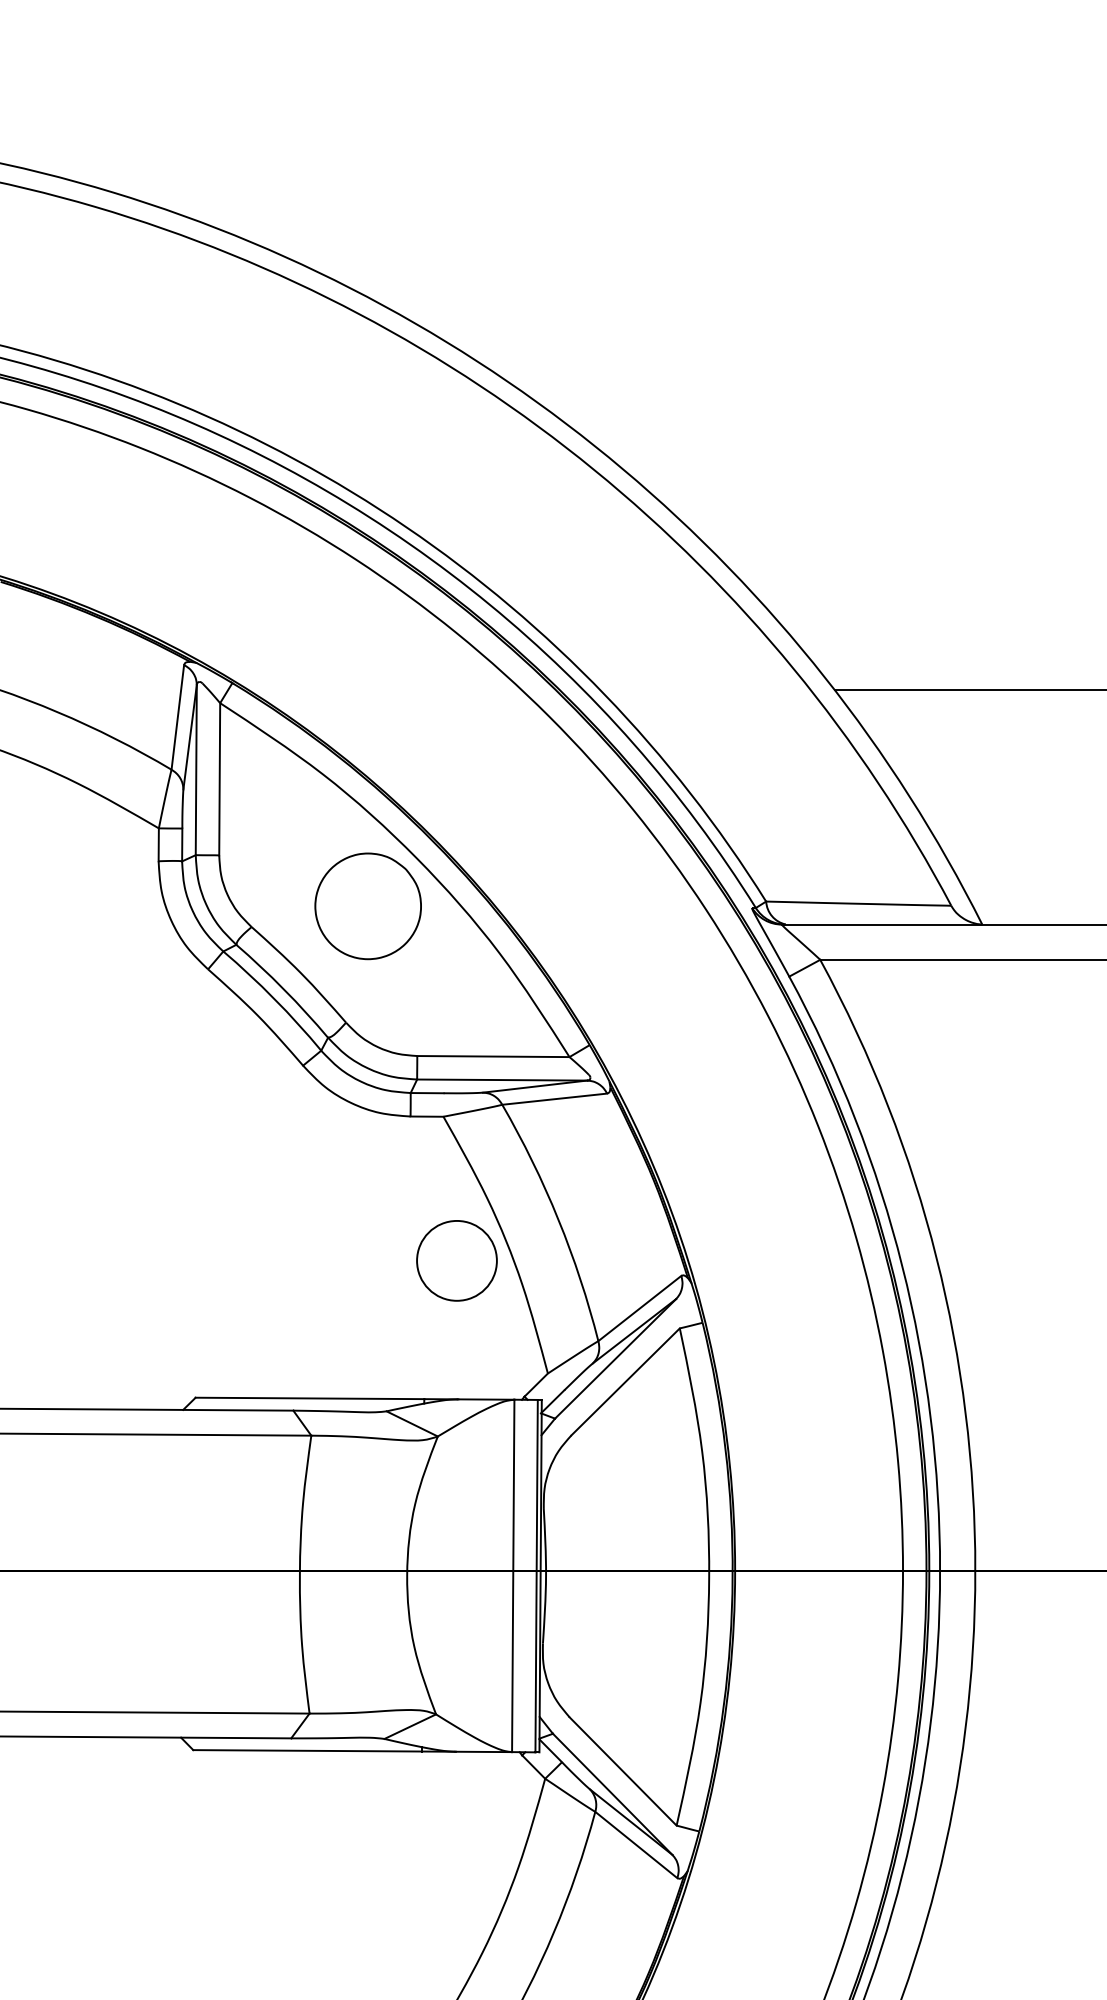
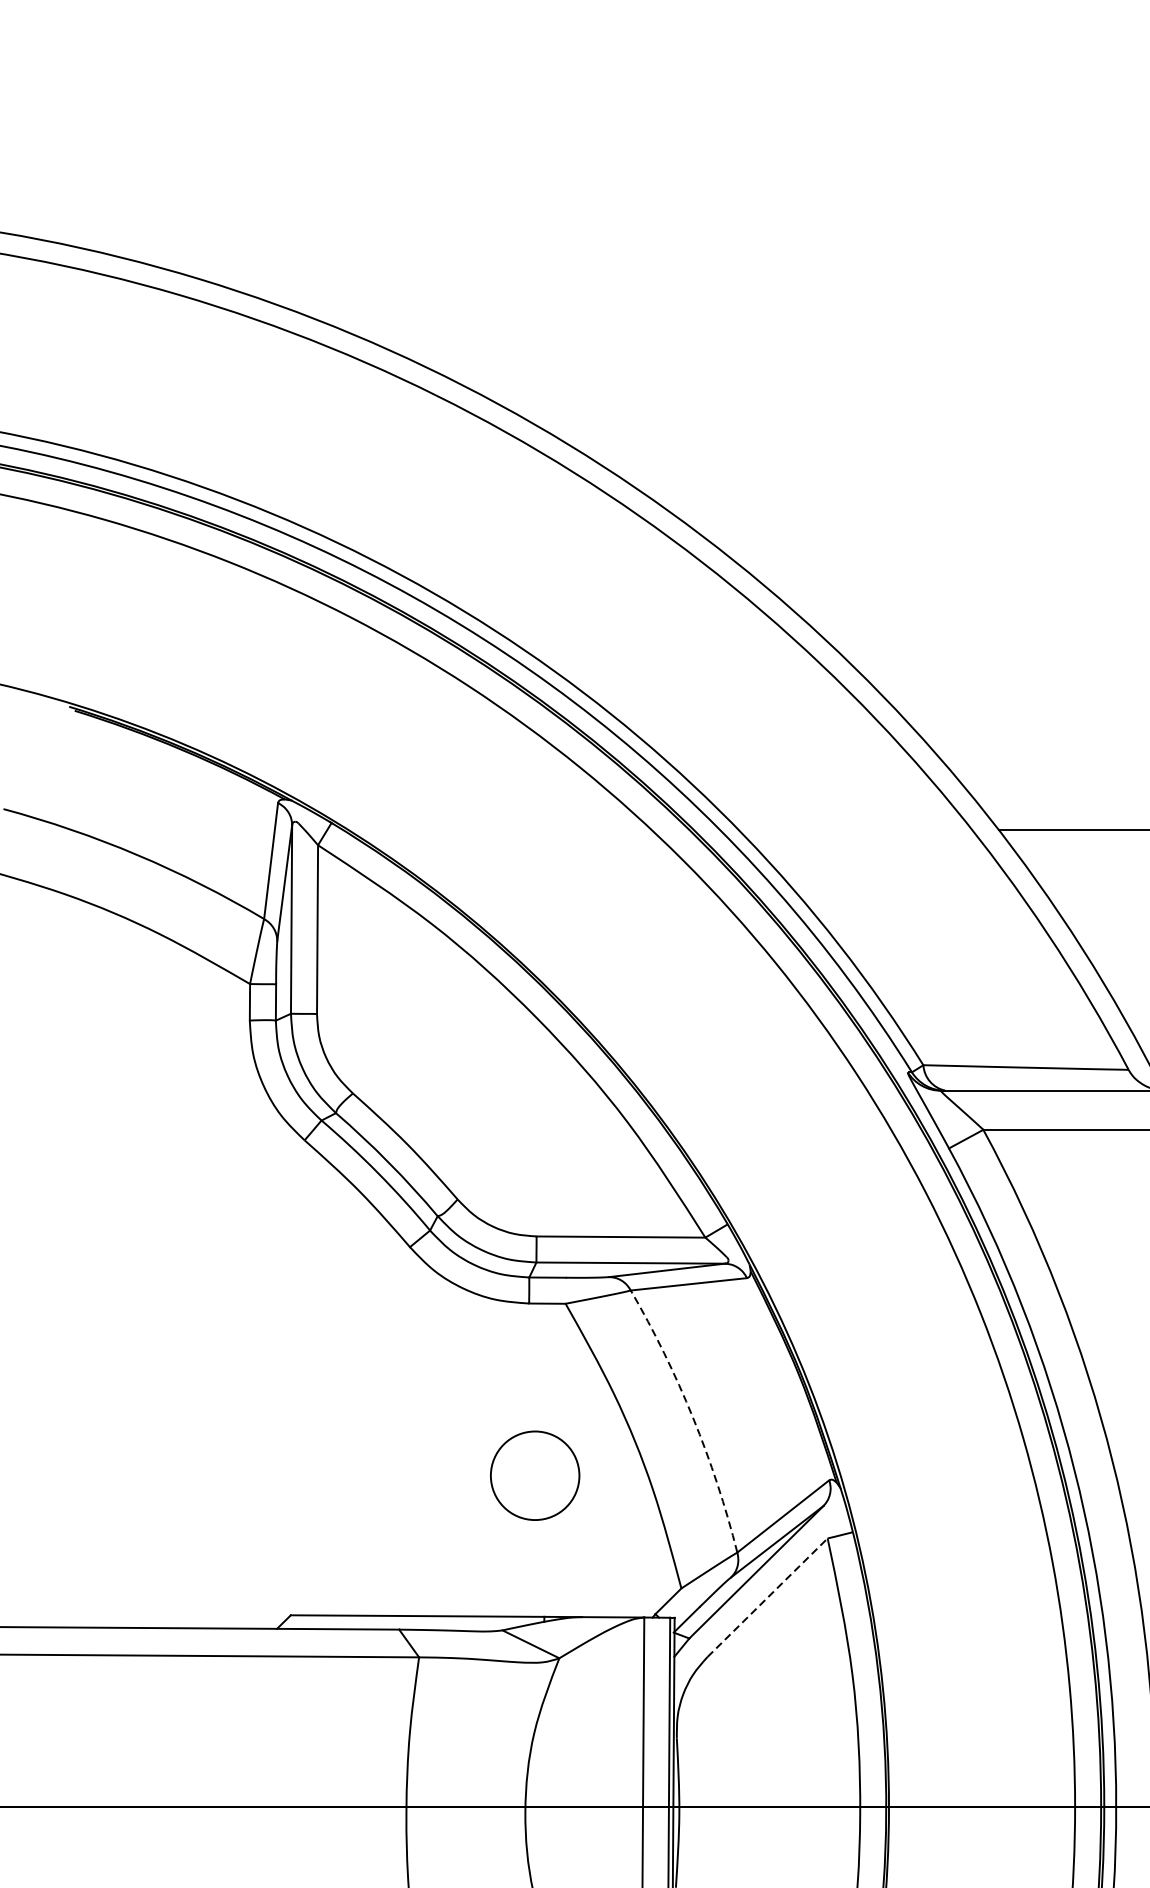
part: (367, 906) -> (481, 1070), removed
arc: (558, 1219) -> (693, 1417), solid -> dashed
circle: (456, 1260) -> (534, 1475), moved
line: (626, 1381) -> (768, 1597), solid -> dashed

